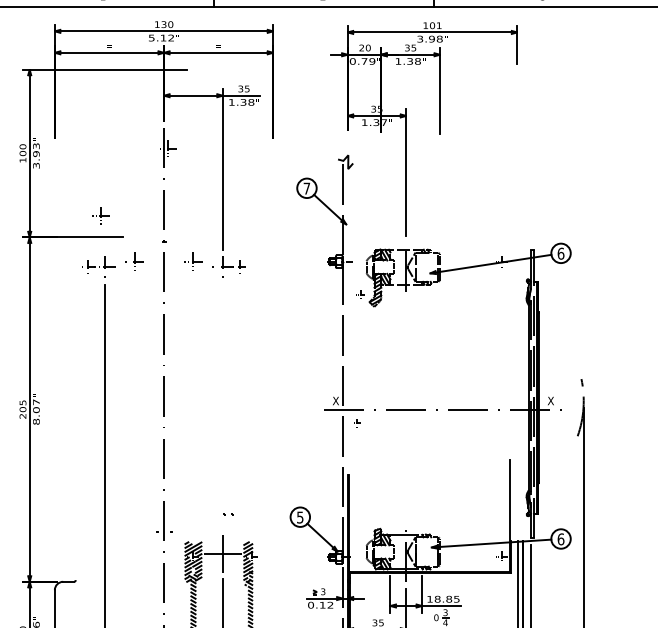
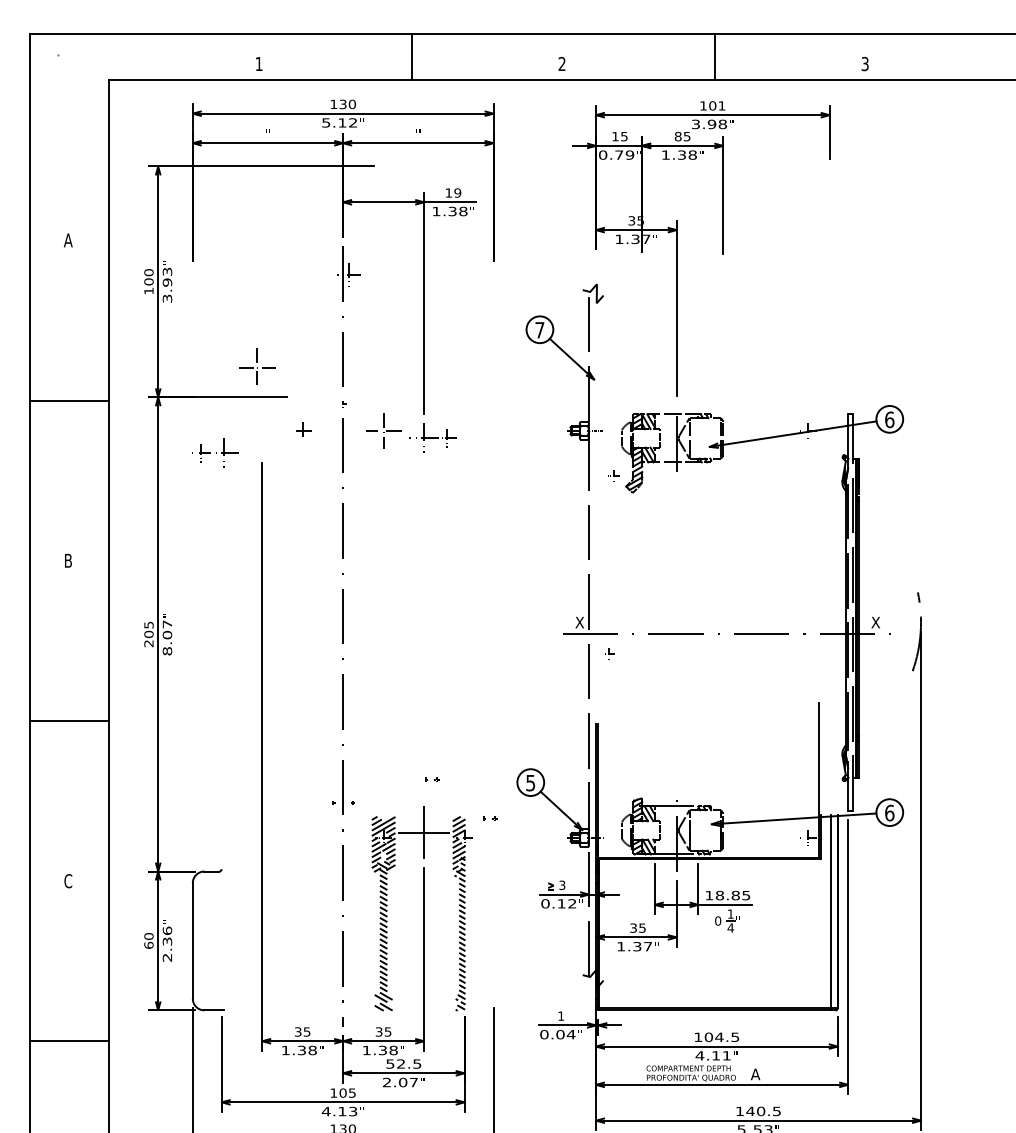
text: (109, 45) -> (267, 132), = -> "
text: (218, 45) -> (417, 132), = -> "
text: (364, 47) -> (619, 136), 20 -> 15
text: (406, 47) -> (677, 136), 35 -> 85
text: (244, 88) -> (453, 192), 35 -> 19
part: (100, 215) -> (255, 367), size x1.6
part: (134, 261) -> (302, 430), size x0.7
part: (193, 261) -> (383, 430), size x1.4
part: (98, 266) -> (215, 452), moved
part: (271, 543) -> (490, 818), added
text: (445, 612) -> (730, 913), 3 -> 1

